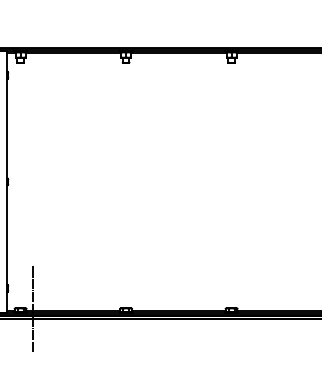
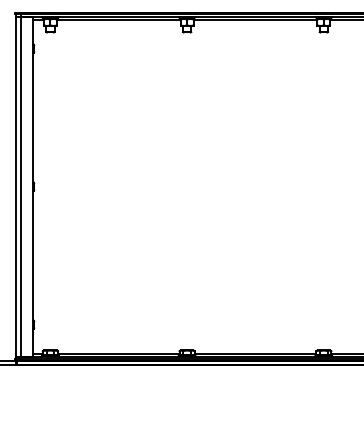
line: (33, 309) -> (67, 352), removed

